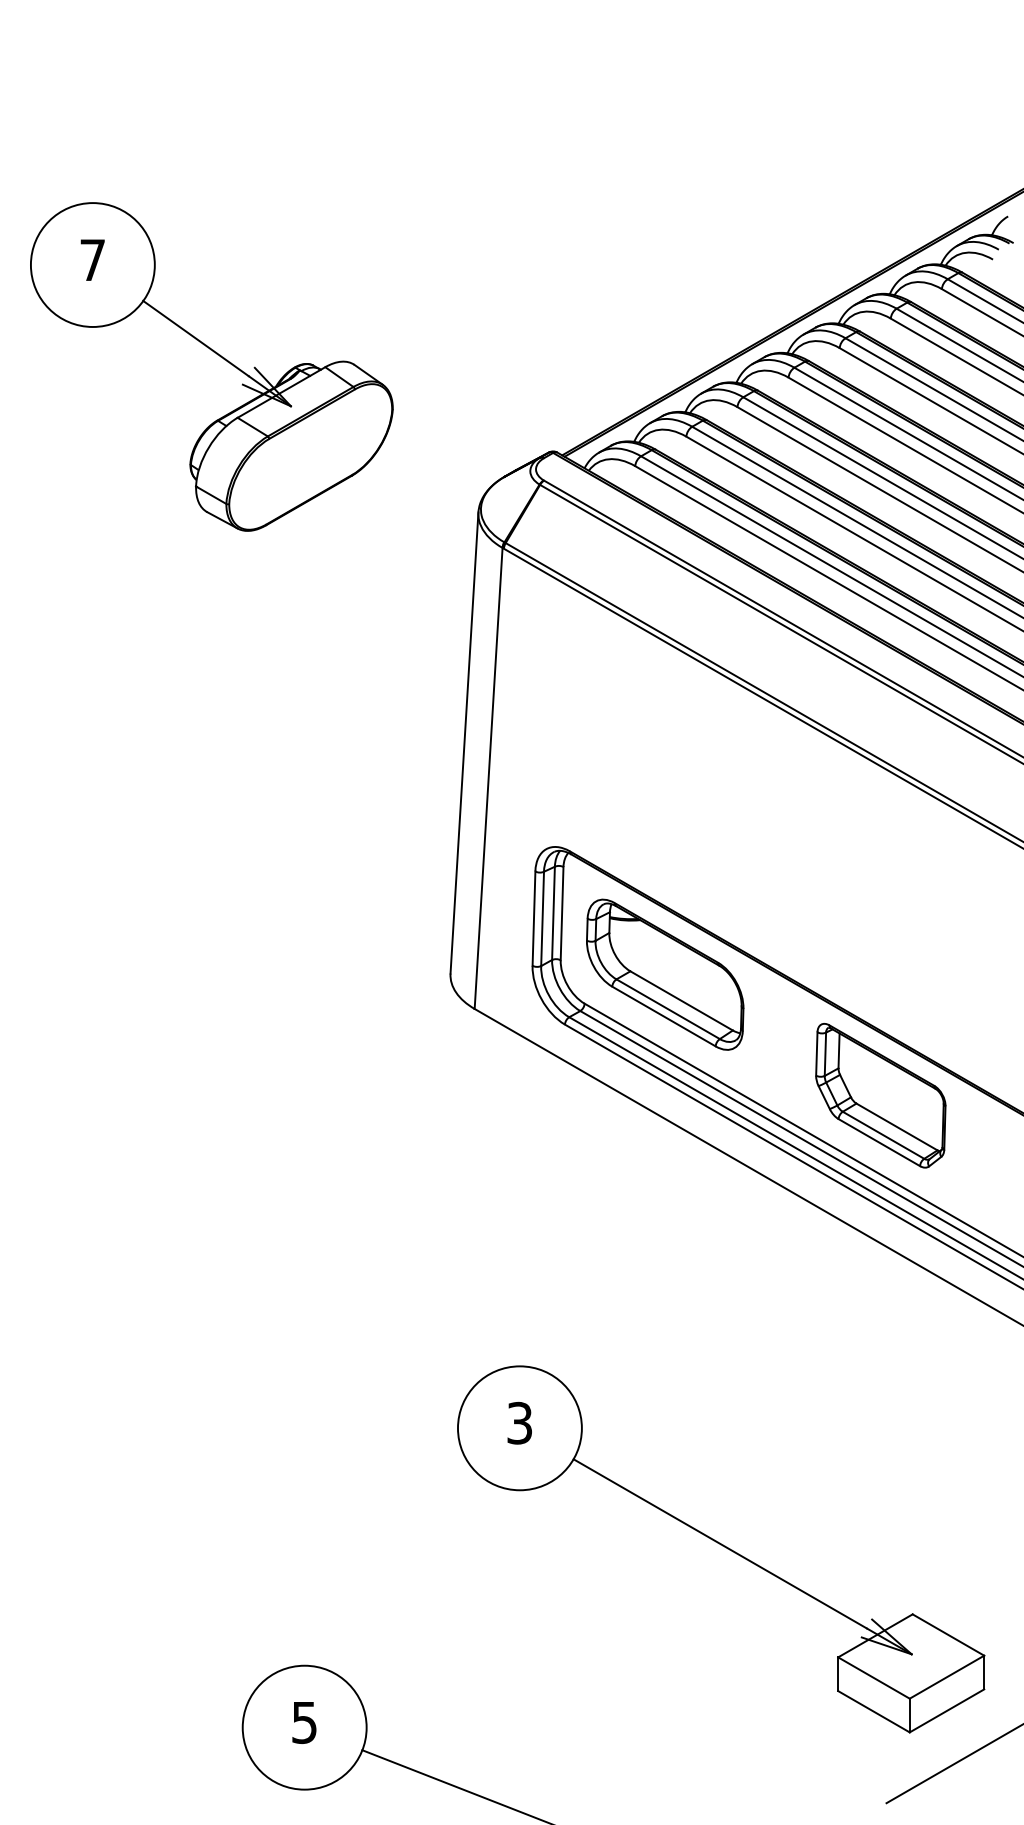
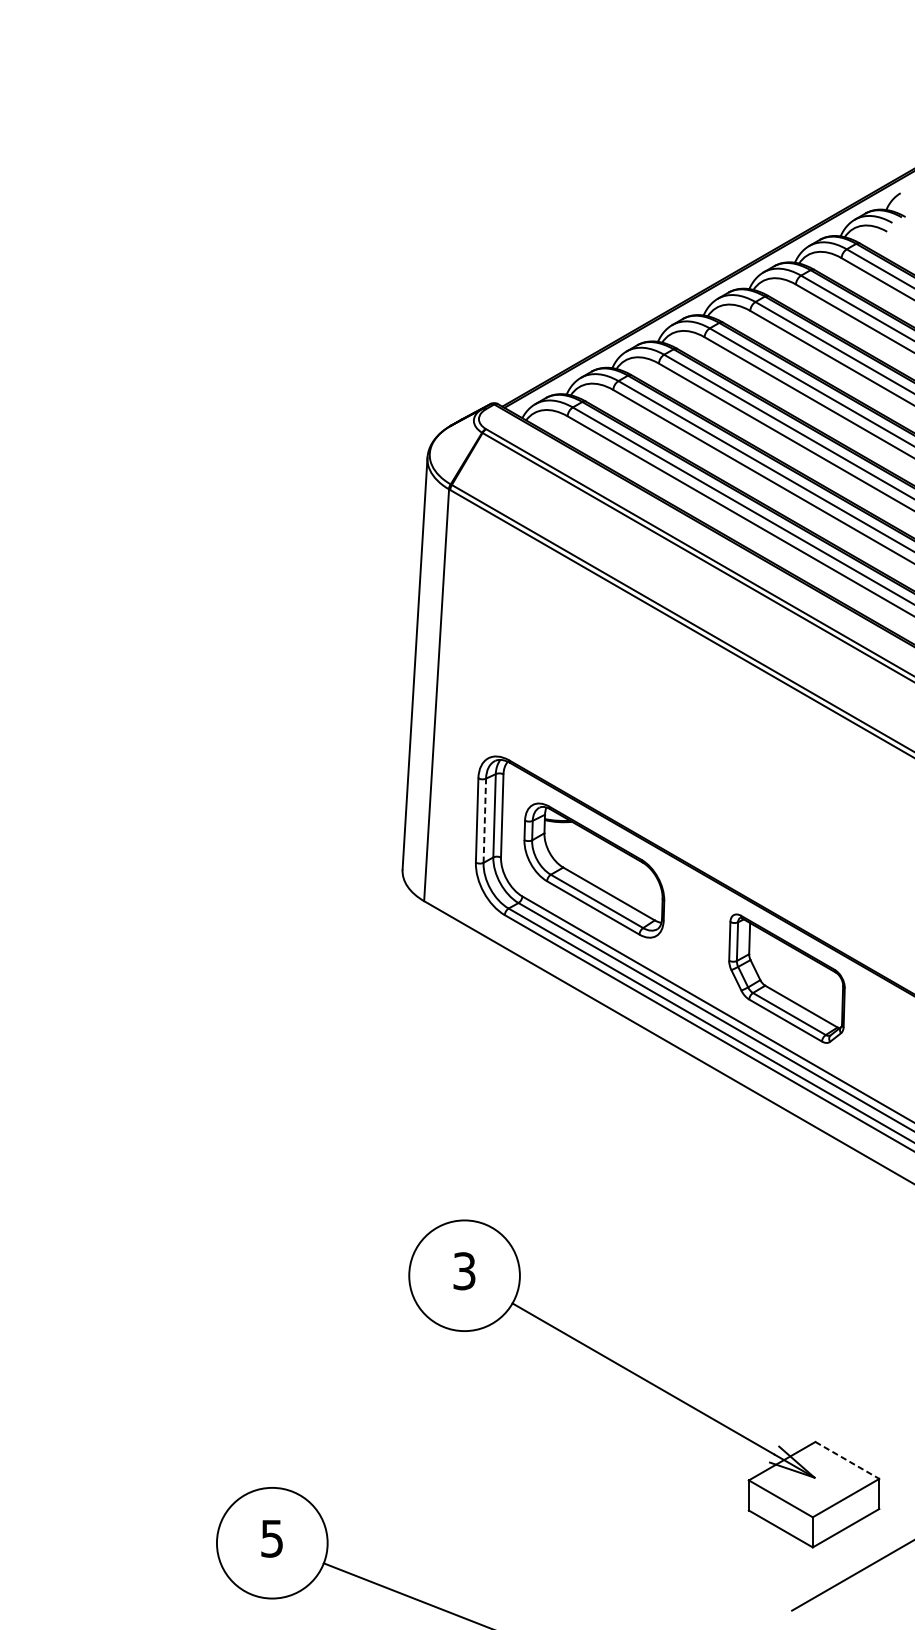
part: (217, 355) -> (194, 317), removed
line: (542, 918) -> (484, 820), solid -> dashed
line: (948, 1635) -> (847, 1460), solid -> dashed

